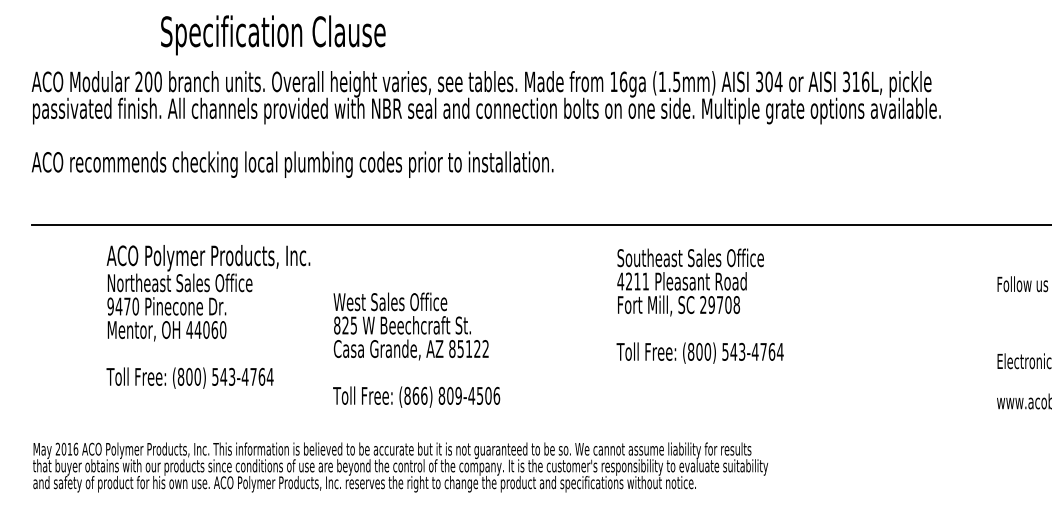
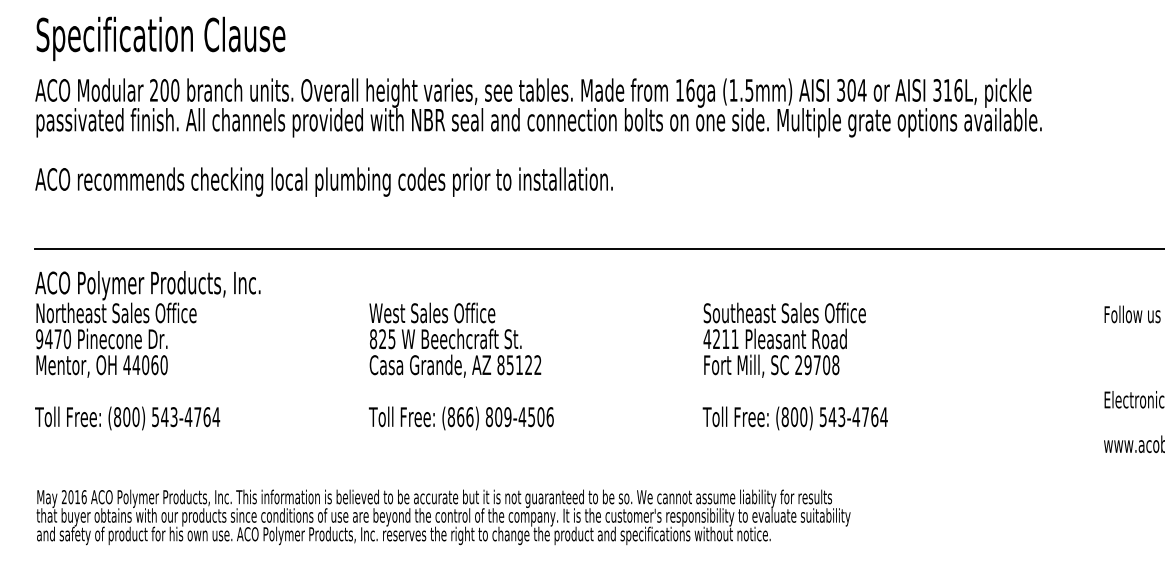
text: (273, 35) -> (161, 39), moved
text: (699, 305) -> (794, 365), moved
text: (208, 316) -> (147, 350), moved
text: (416, 349) -> (461, 365), moved

